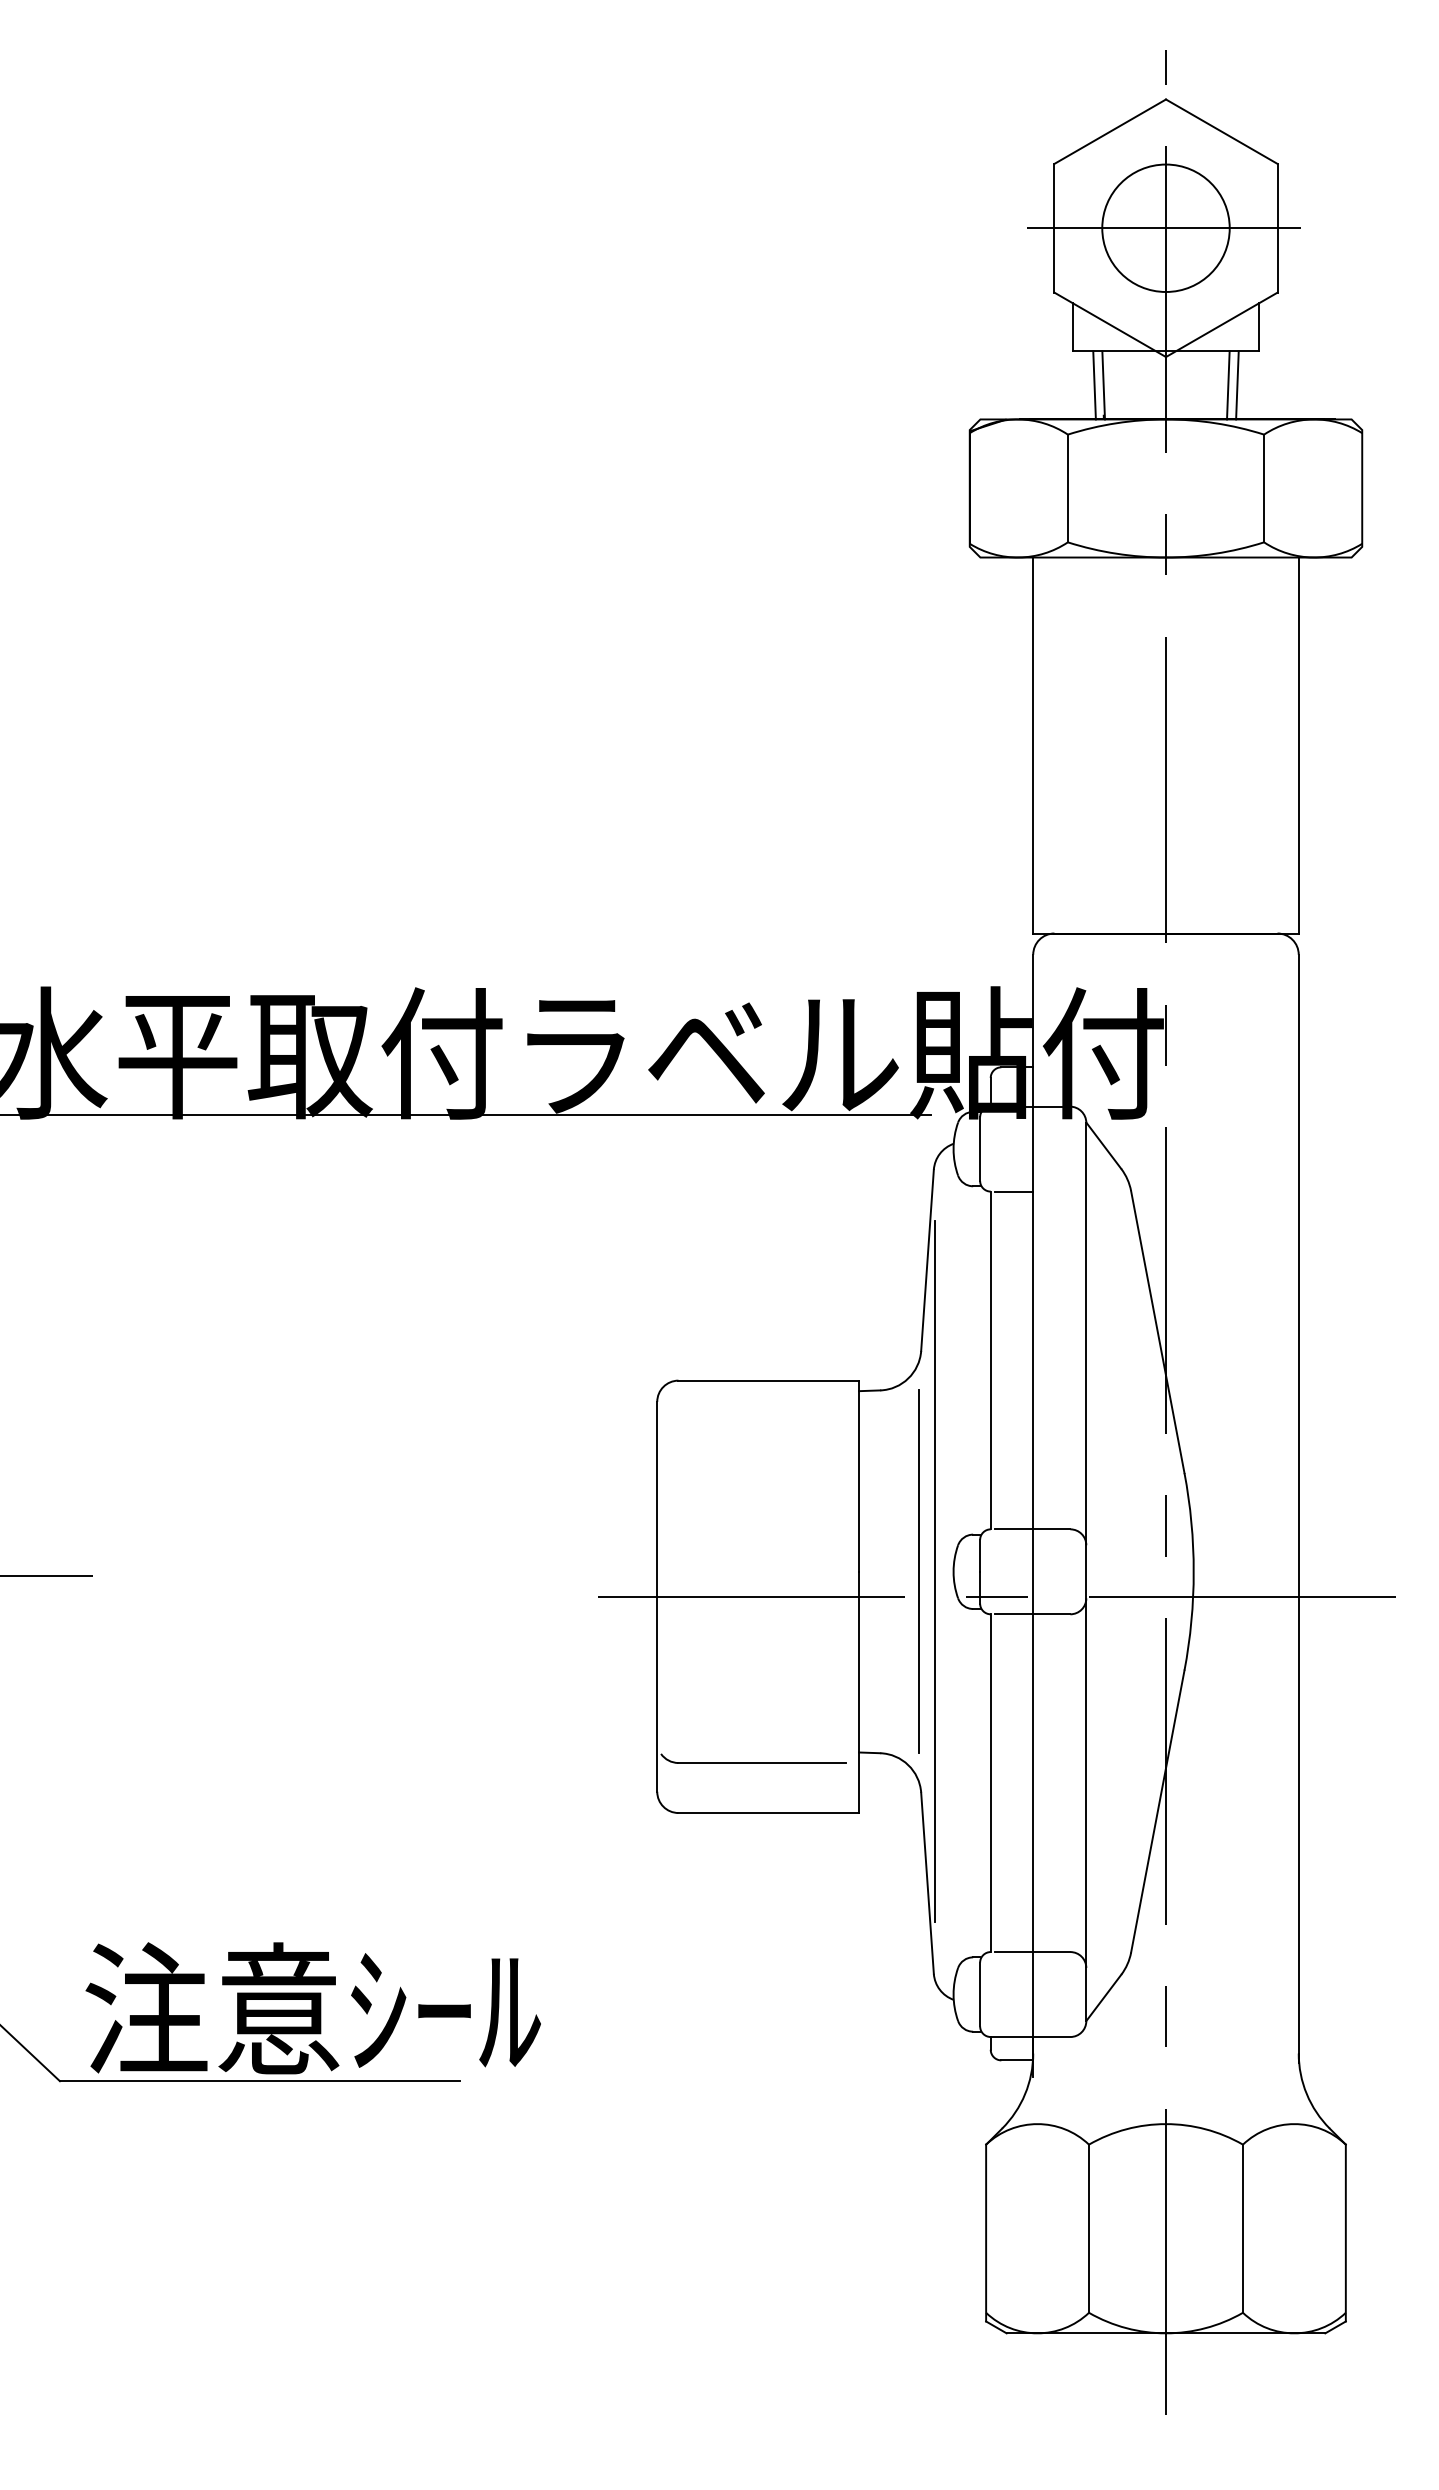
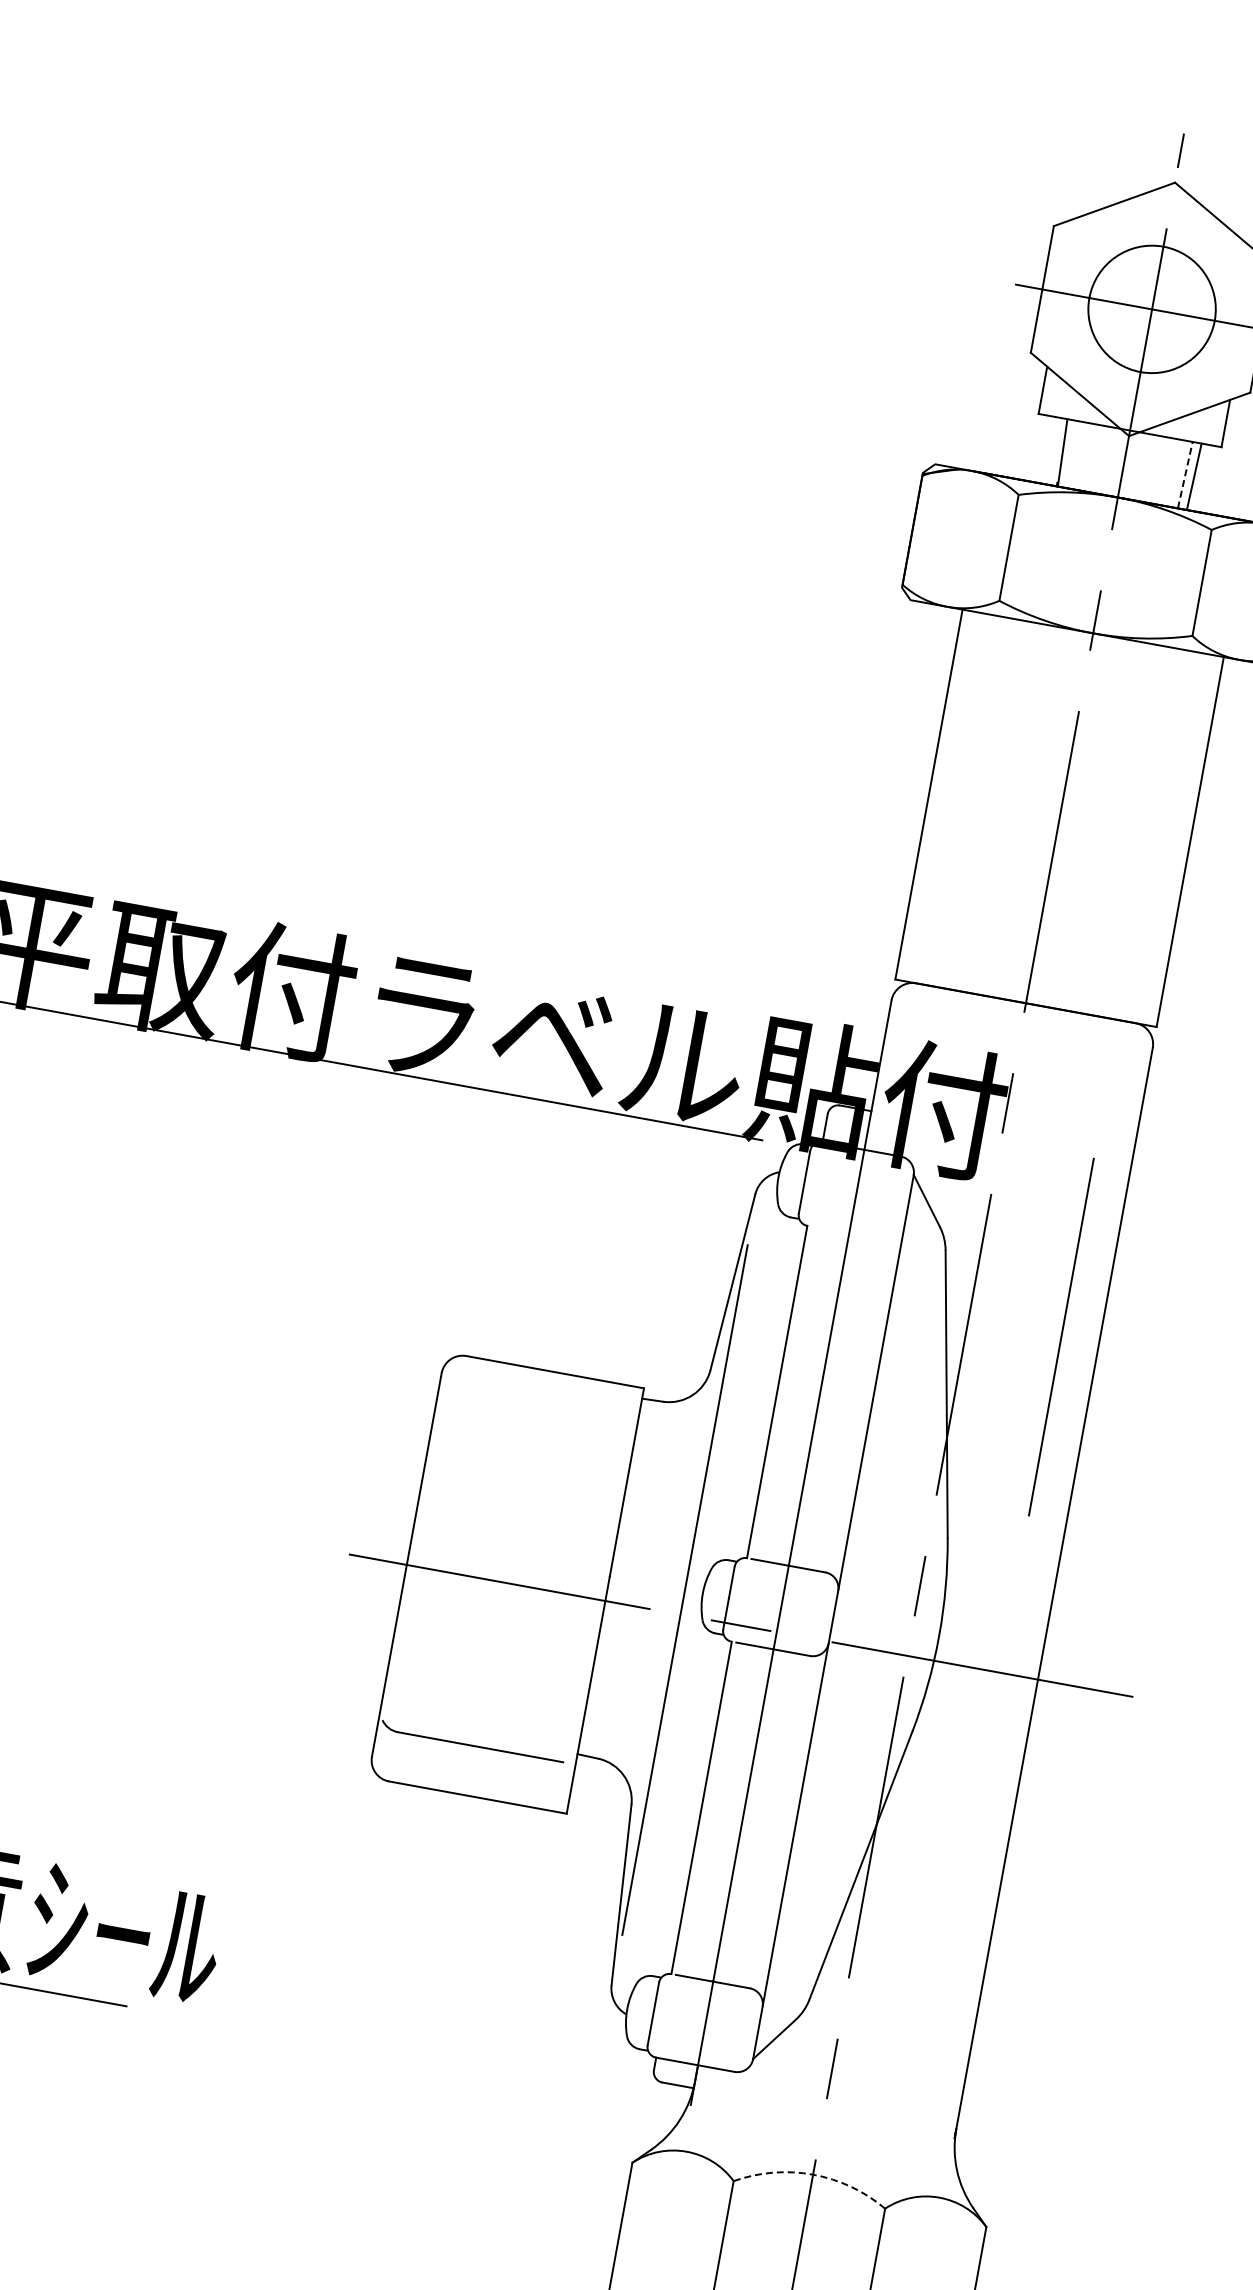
line: (1228, 384) -> (1185, 474), solid -> dashed
line: (1094, 385) -> (1053, 451), removed
line: (1014, 1191) -> (830, 1230), removed
line: (918, 1571) -> (1061, 1336), moved
arc: (1165, 2124) -> (812, 2174), solid -> dashed

